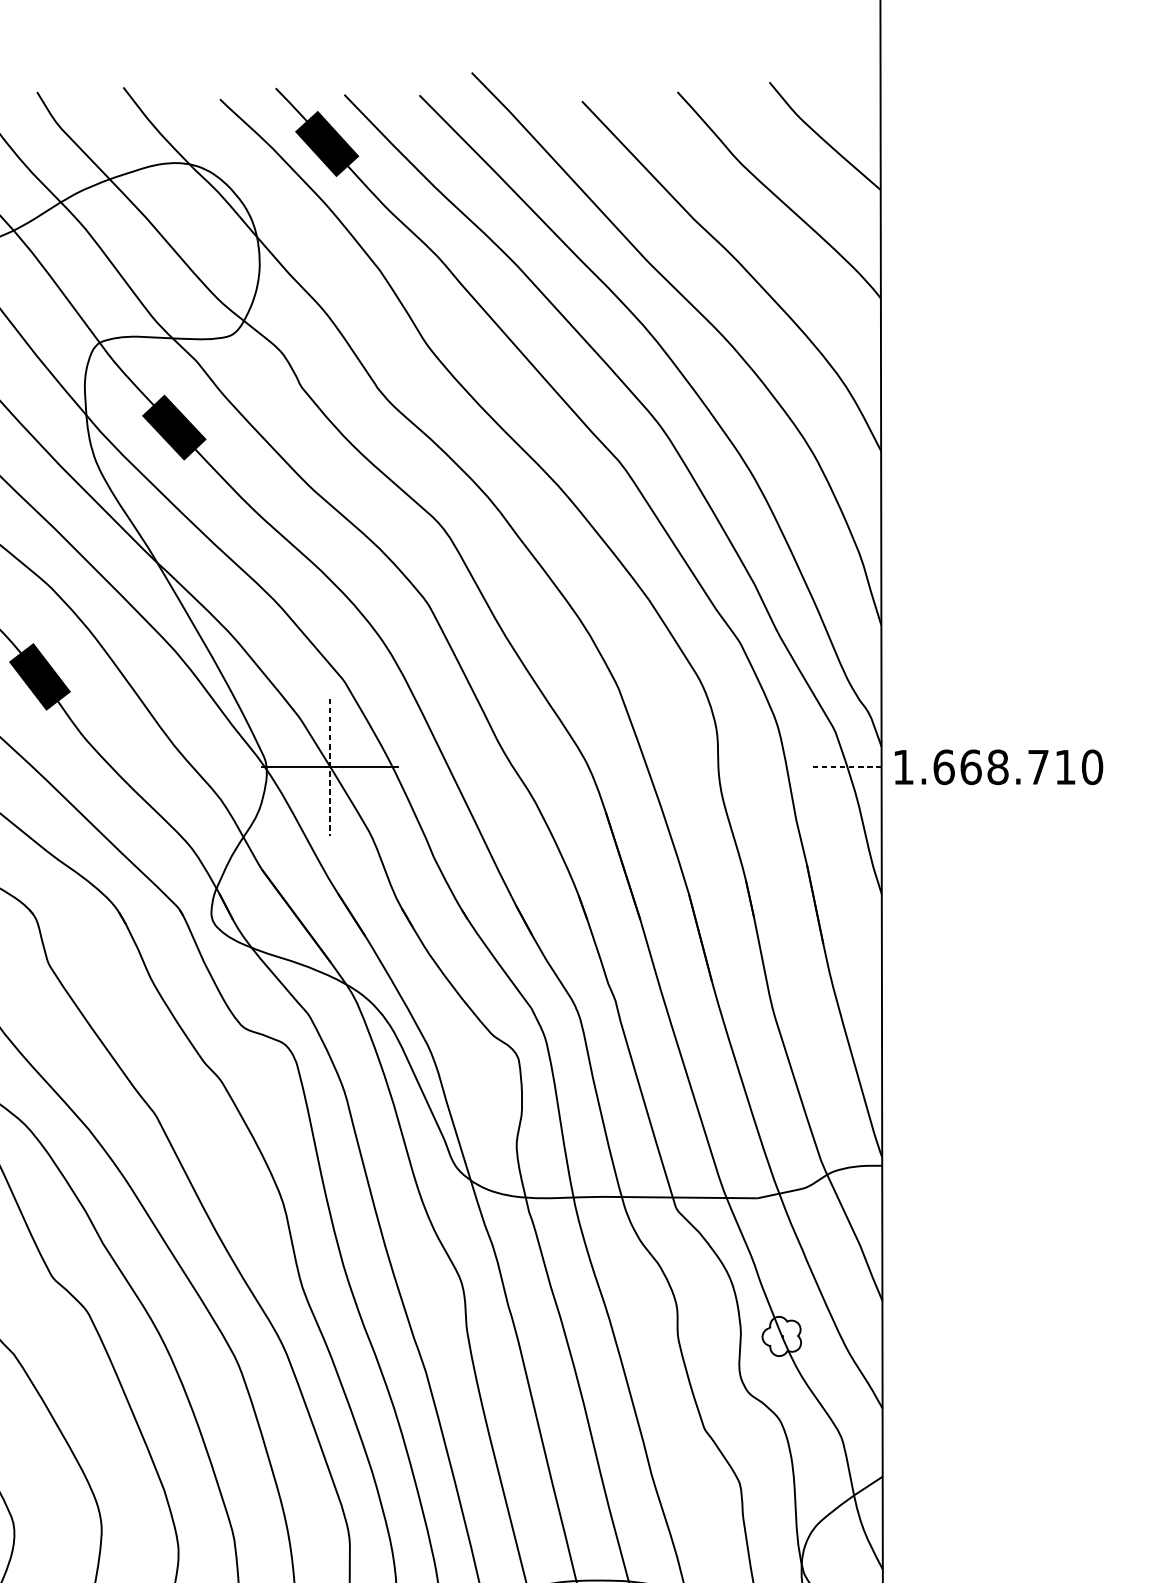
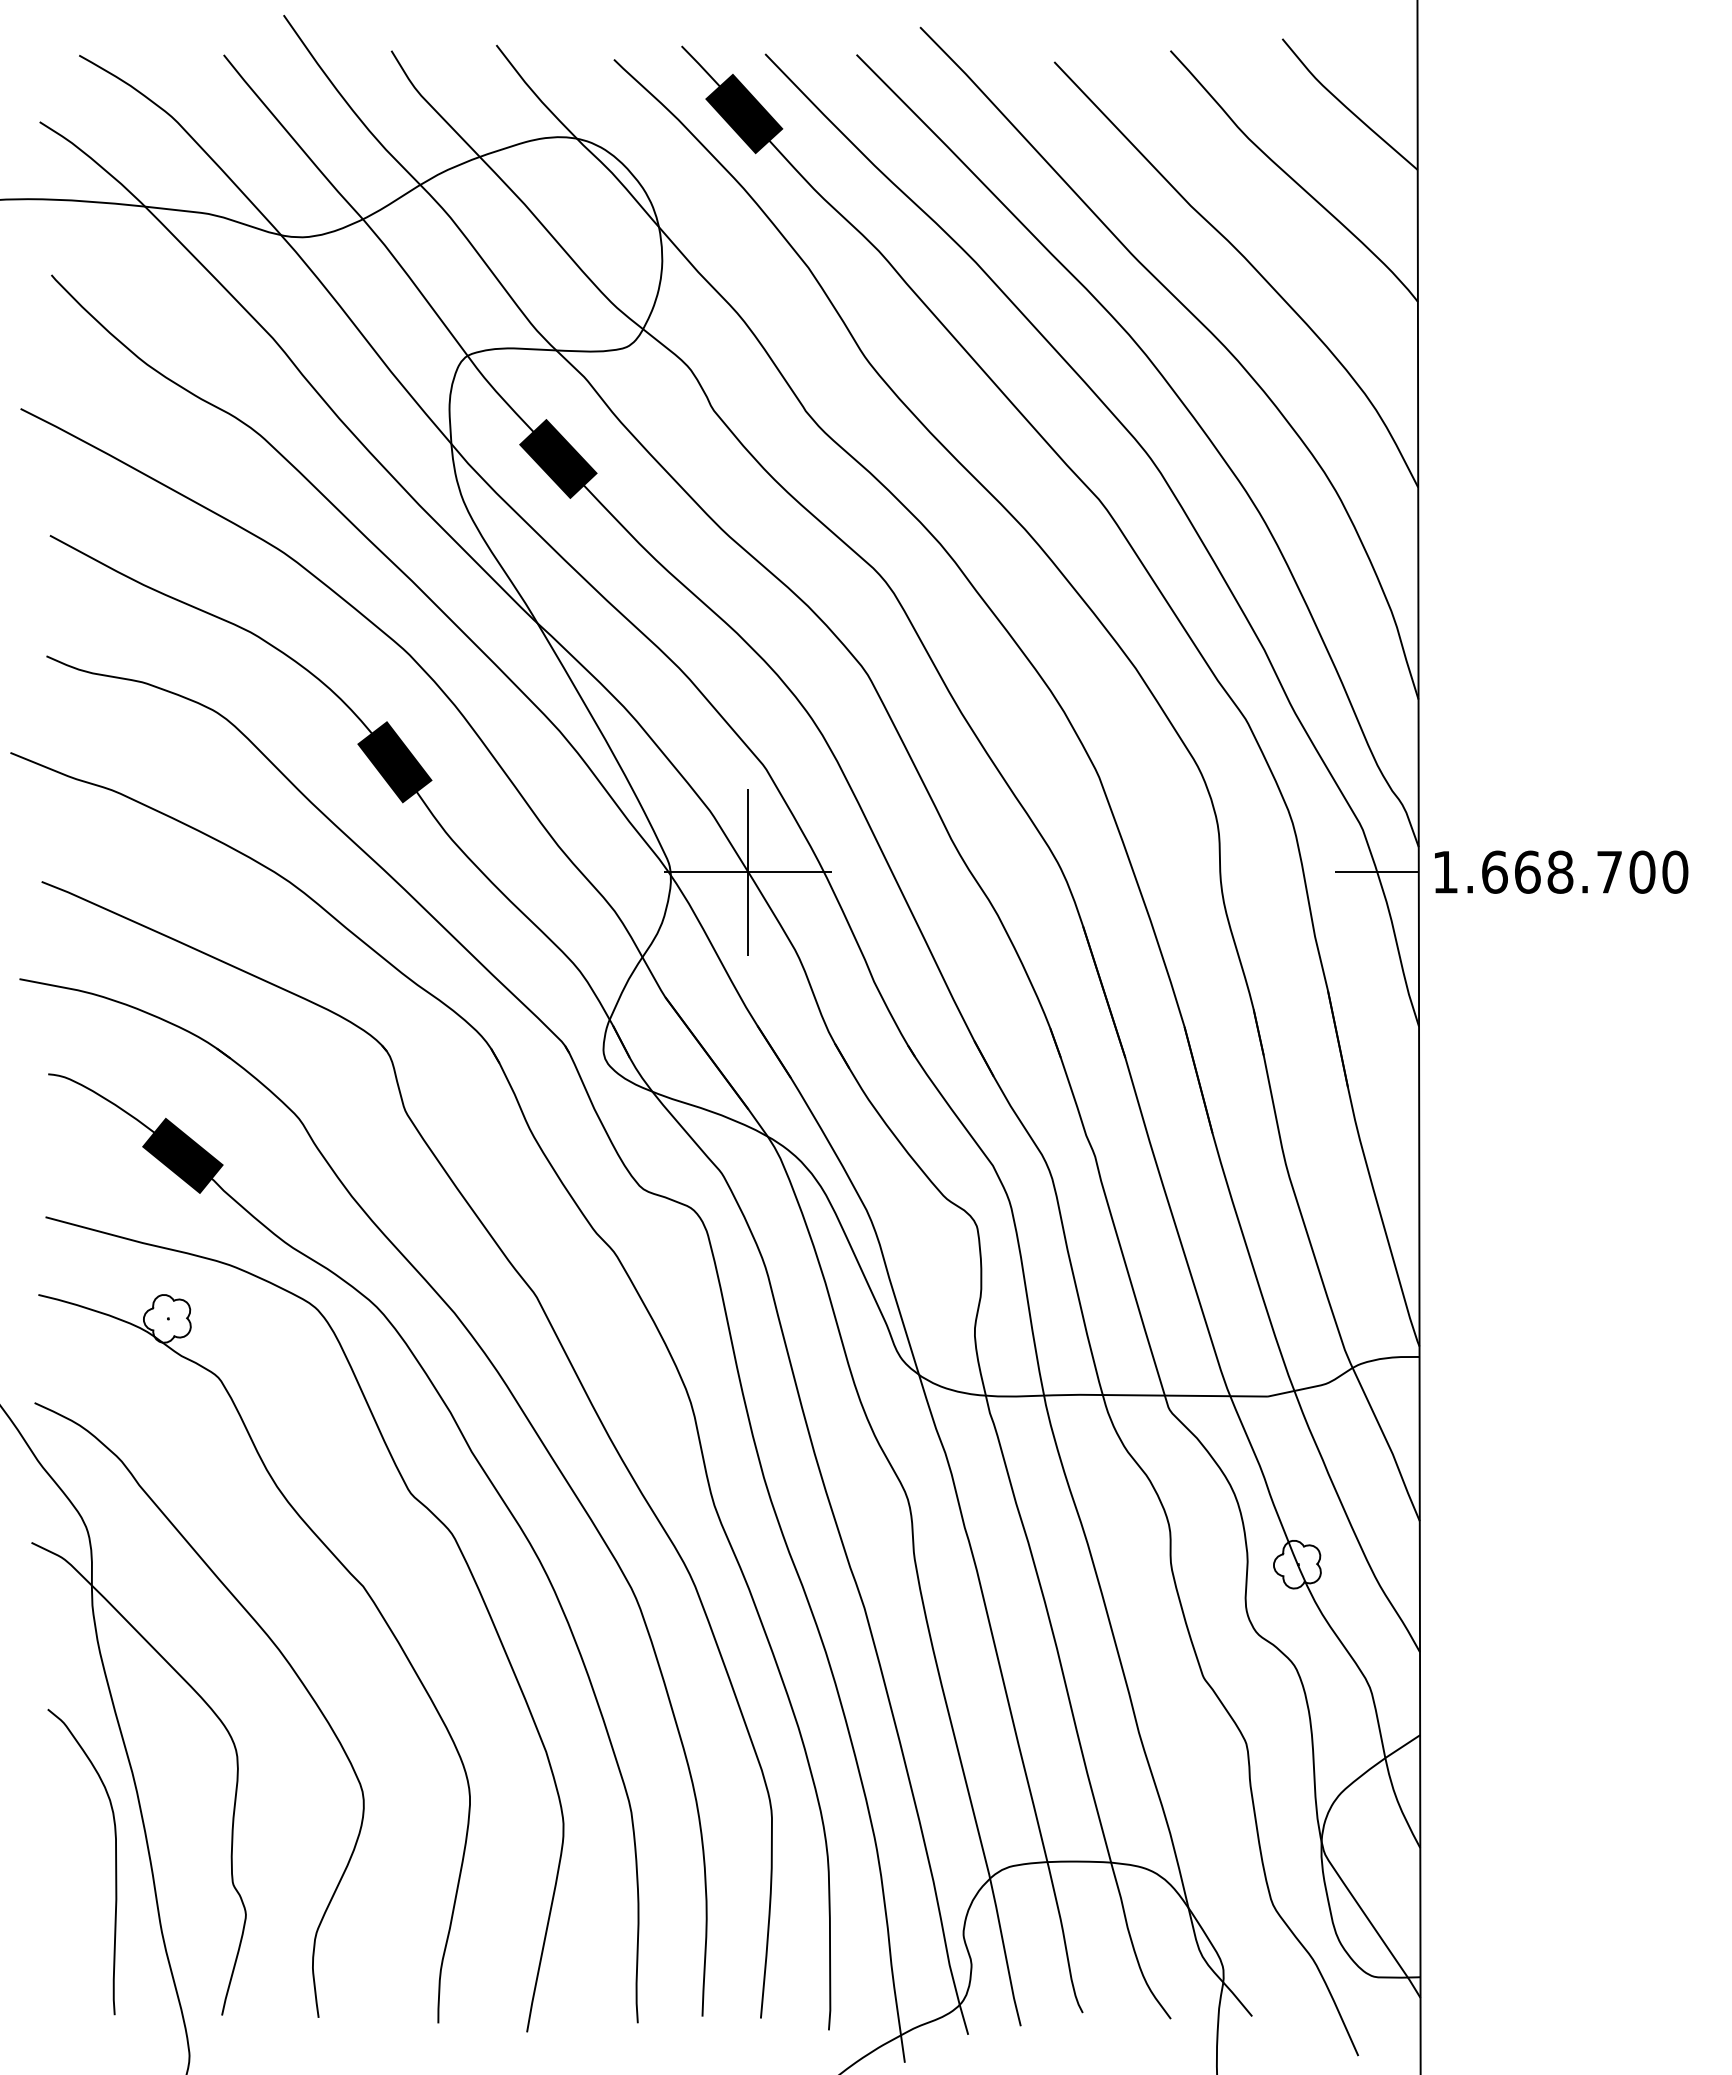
text: (1065, 766) -> (1642, 871), 1.668.710 -> 1.668.700
line: (329, 767) -> (747, 872), dashed -> solid
line: (846, 767) -> (1376, 872), dashed -> solid

